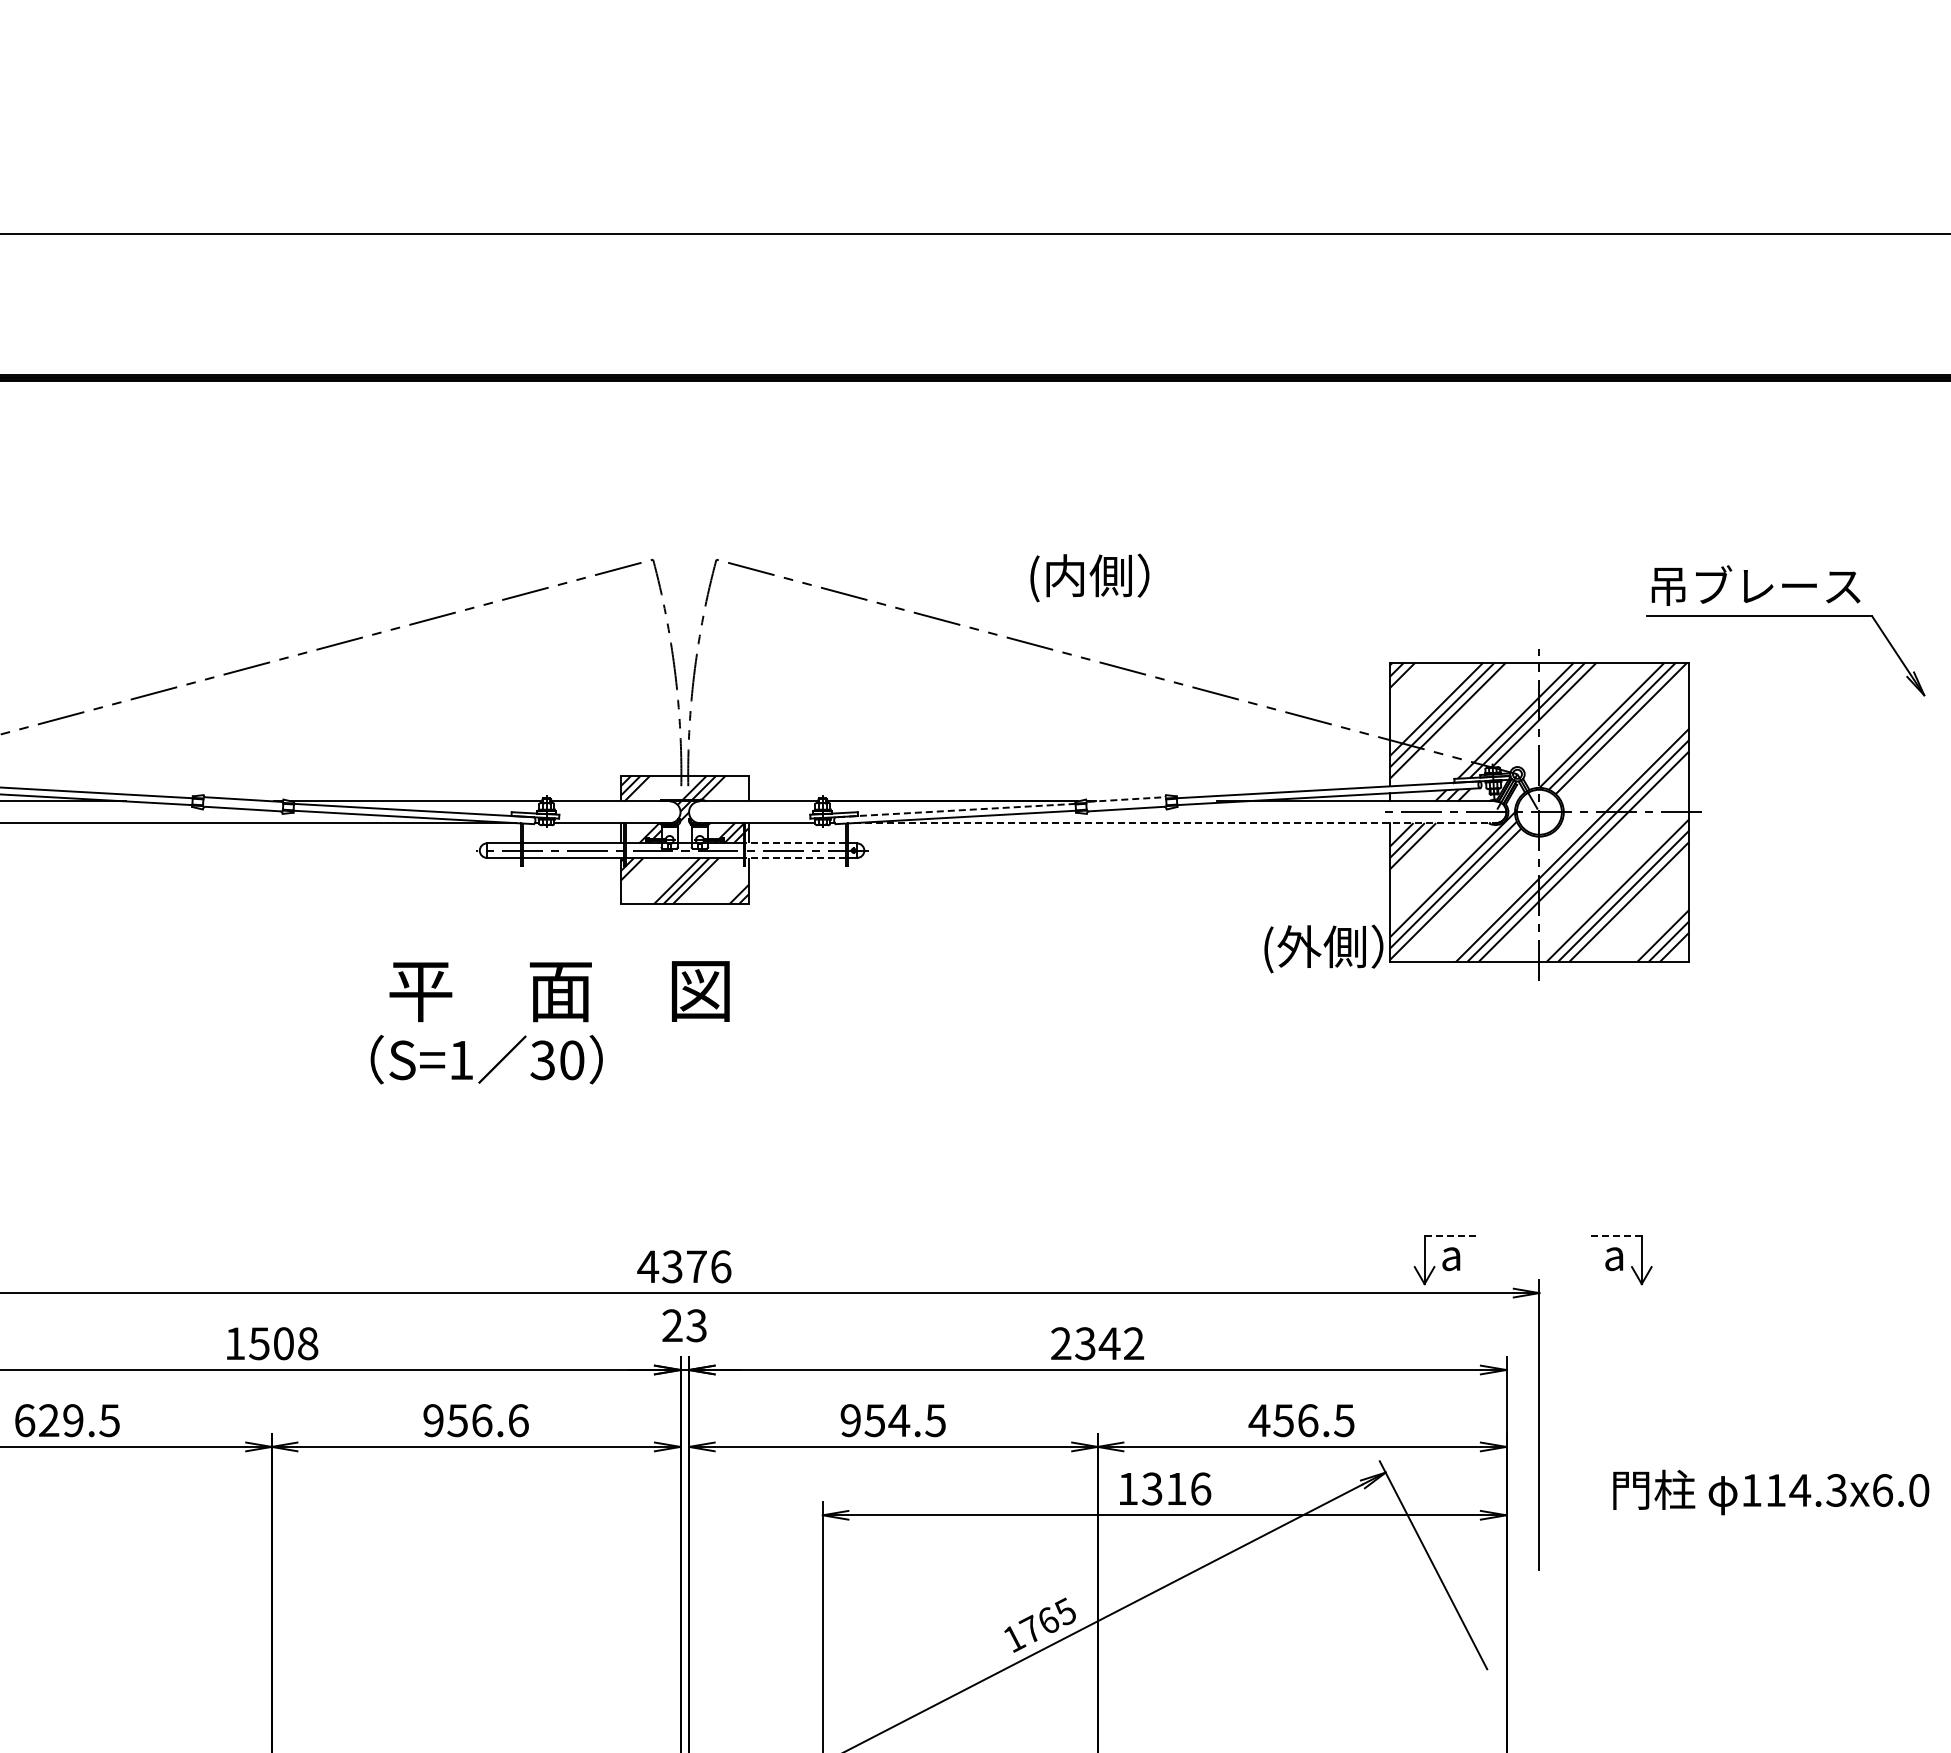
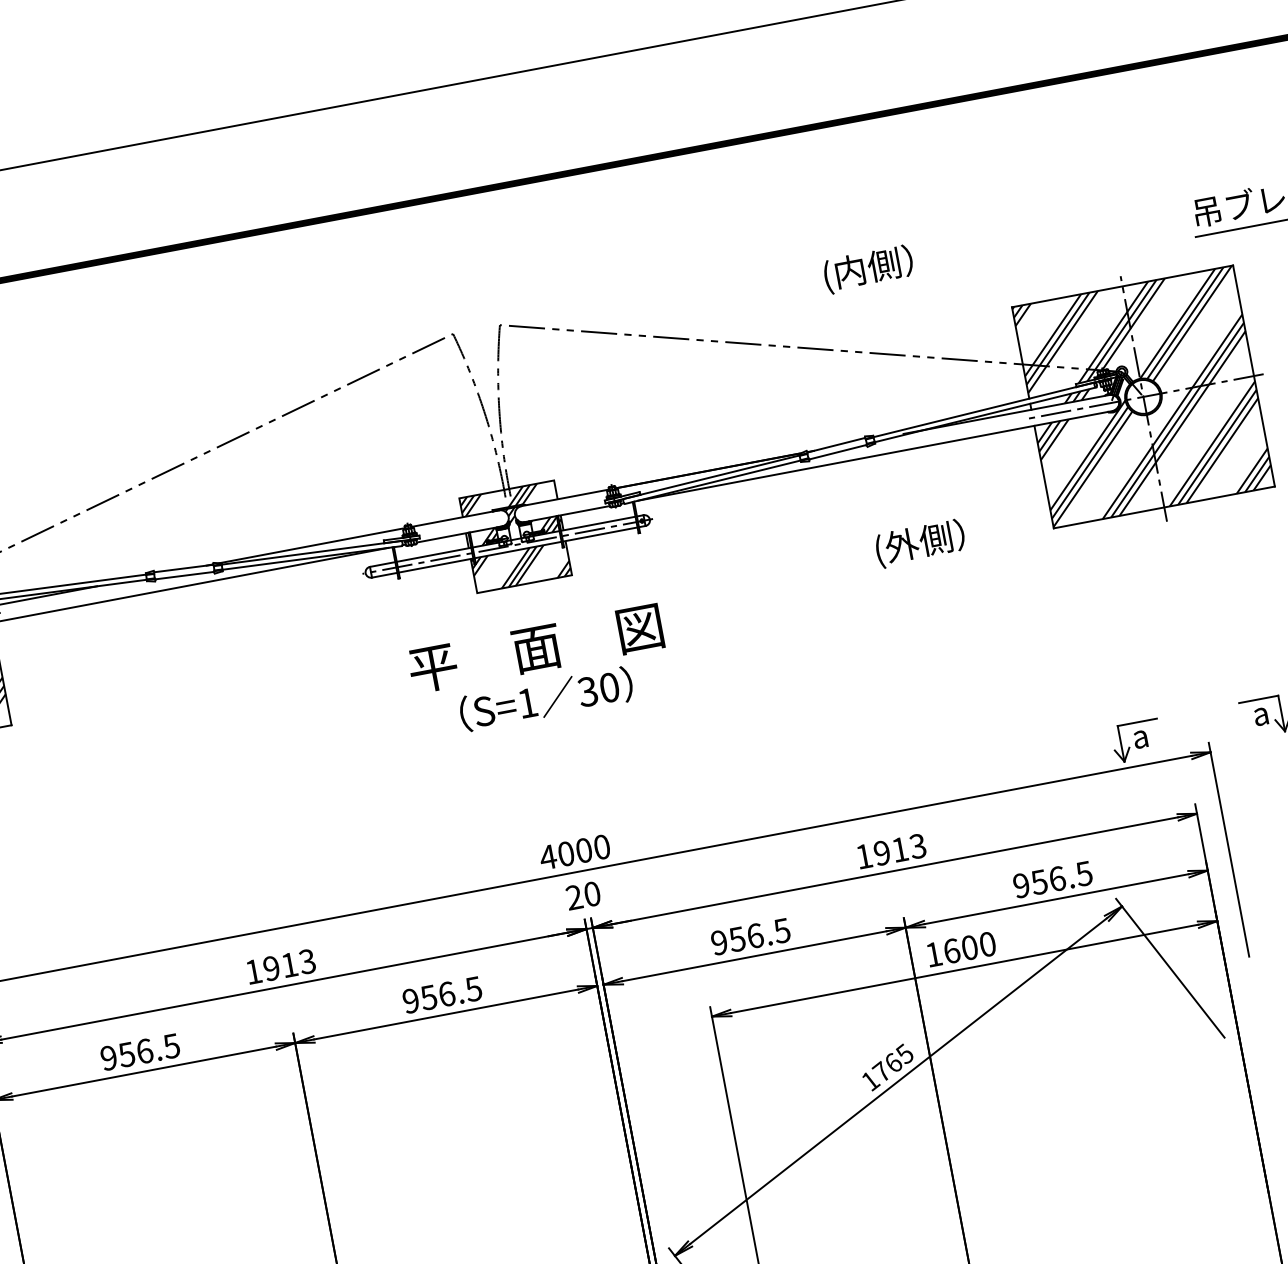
text: (1089, 577) -> (868, 269), moved
line: (1127, 799) -> (837, 445), dashed -> solid
line: (955, 810) -> (711, 477), dashed -> solid
line: (1174, 823) -> (875, 456), dashed -> solid
line: (795, 843) -> (597, 523), dashed -> solid
line: (795, 857) -> (599, 534), dashed -> solid
text: (1323, 948) -> (920, 543), moved
text: (559, 991) -> (535, 648), moved
text: (486, 1059) -> (546, 699), moved
line: (1451, 1235) -> (1137, 722), dashed -> solid
line: (1614, 1235) -> (1258, 699), dashed -> solid
text: (696, 1266) -> (583, 850), 4376 -> 4000
text: (696, 1325) -> (592, 893), 23 -> 20
text: (283, 1343) -> (289, 964), 1508 -> 1913
text: (1097, 1343) -> (891, 851), 2342 -> 1913
text: (48, 1420) -> (126, 1054), 629.5 -> 956.5
text: (518, 1420) -> (473, 989), 956.6 -> 956.5
text: (899, 1420) -> (755, 935), 954.5 -> 956.5
text: (1259, 1420) -> (1021, 885), 456.5 -> 956.5
text: (1176, 1488) -> (969, 947), 1316 -> 1600

